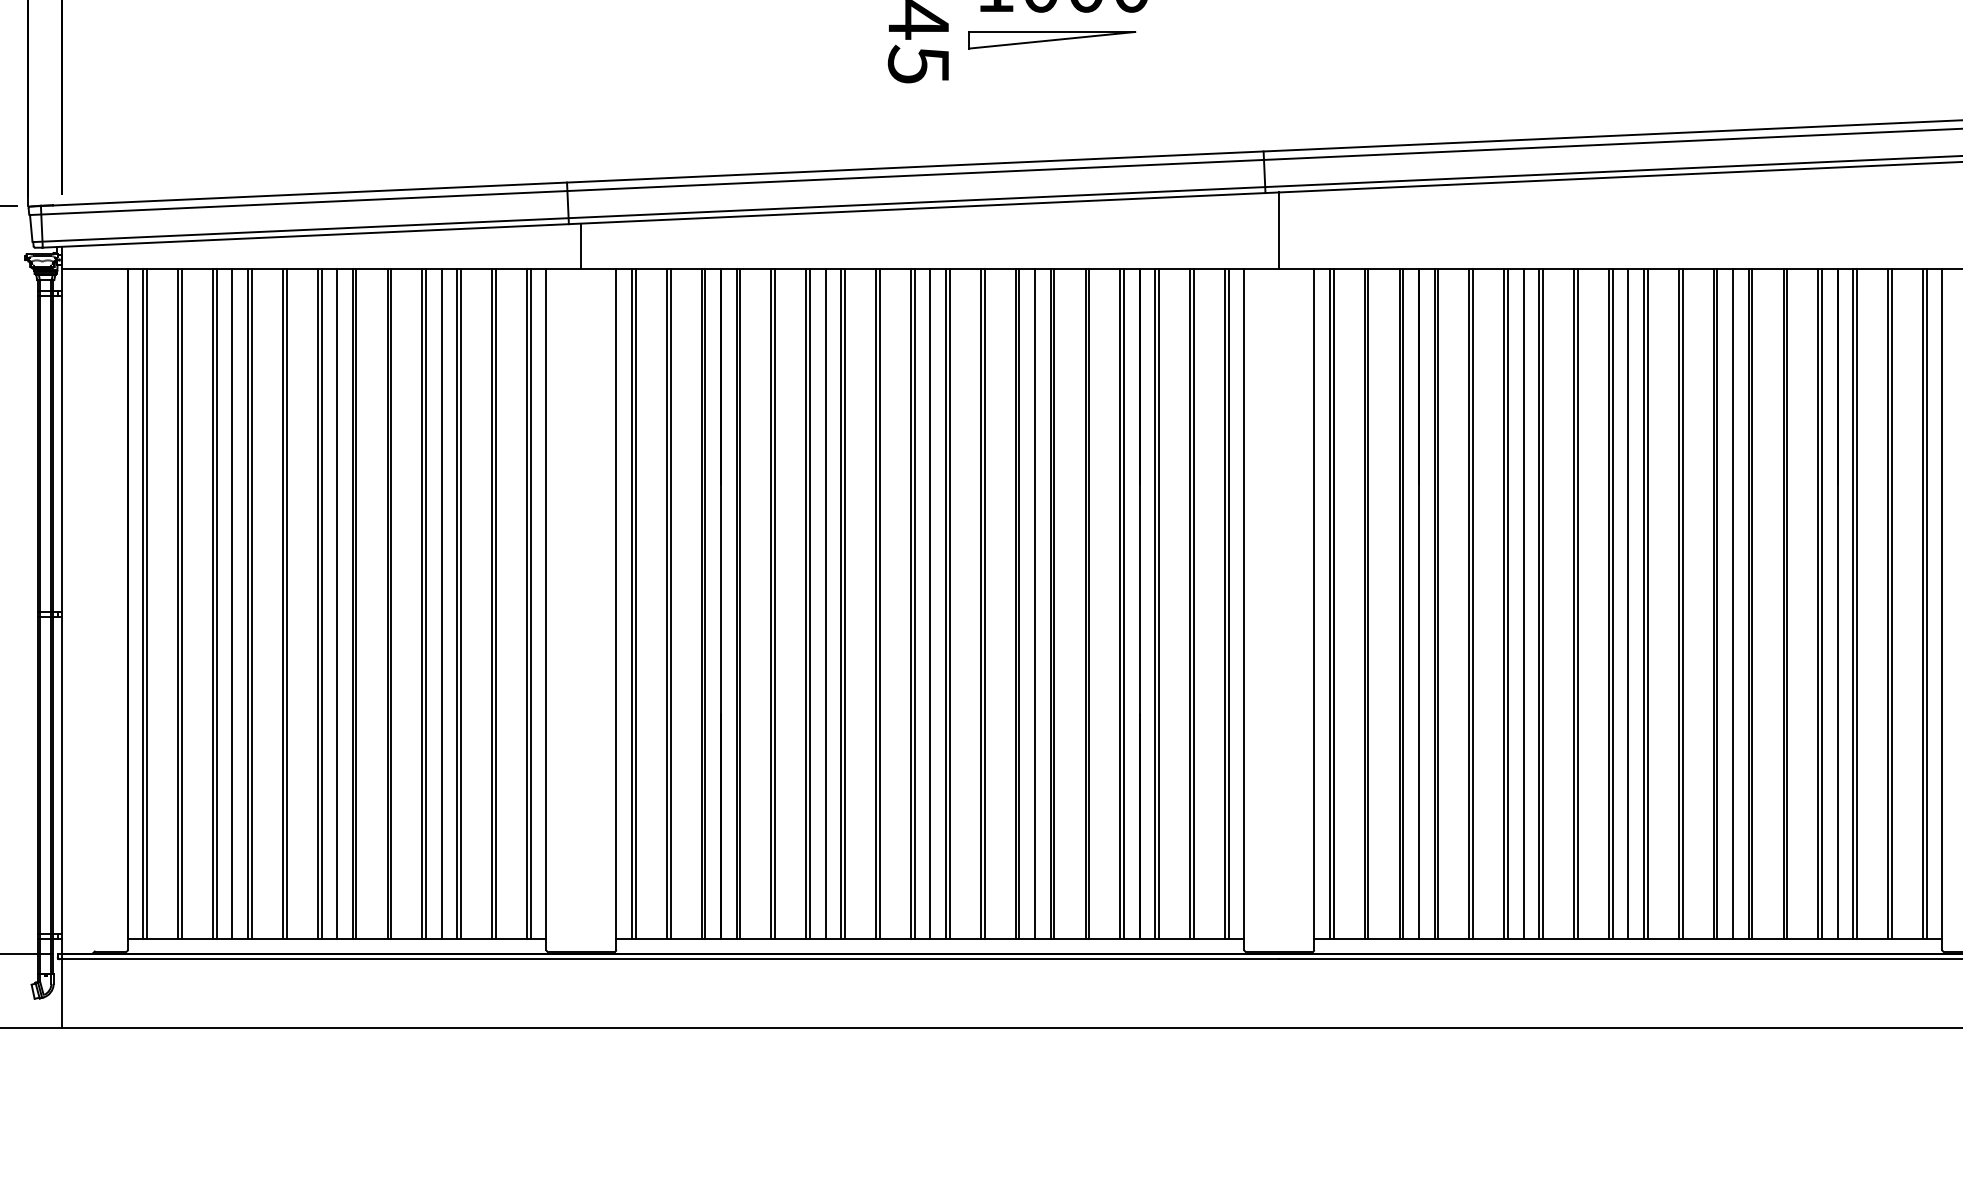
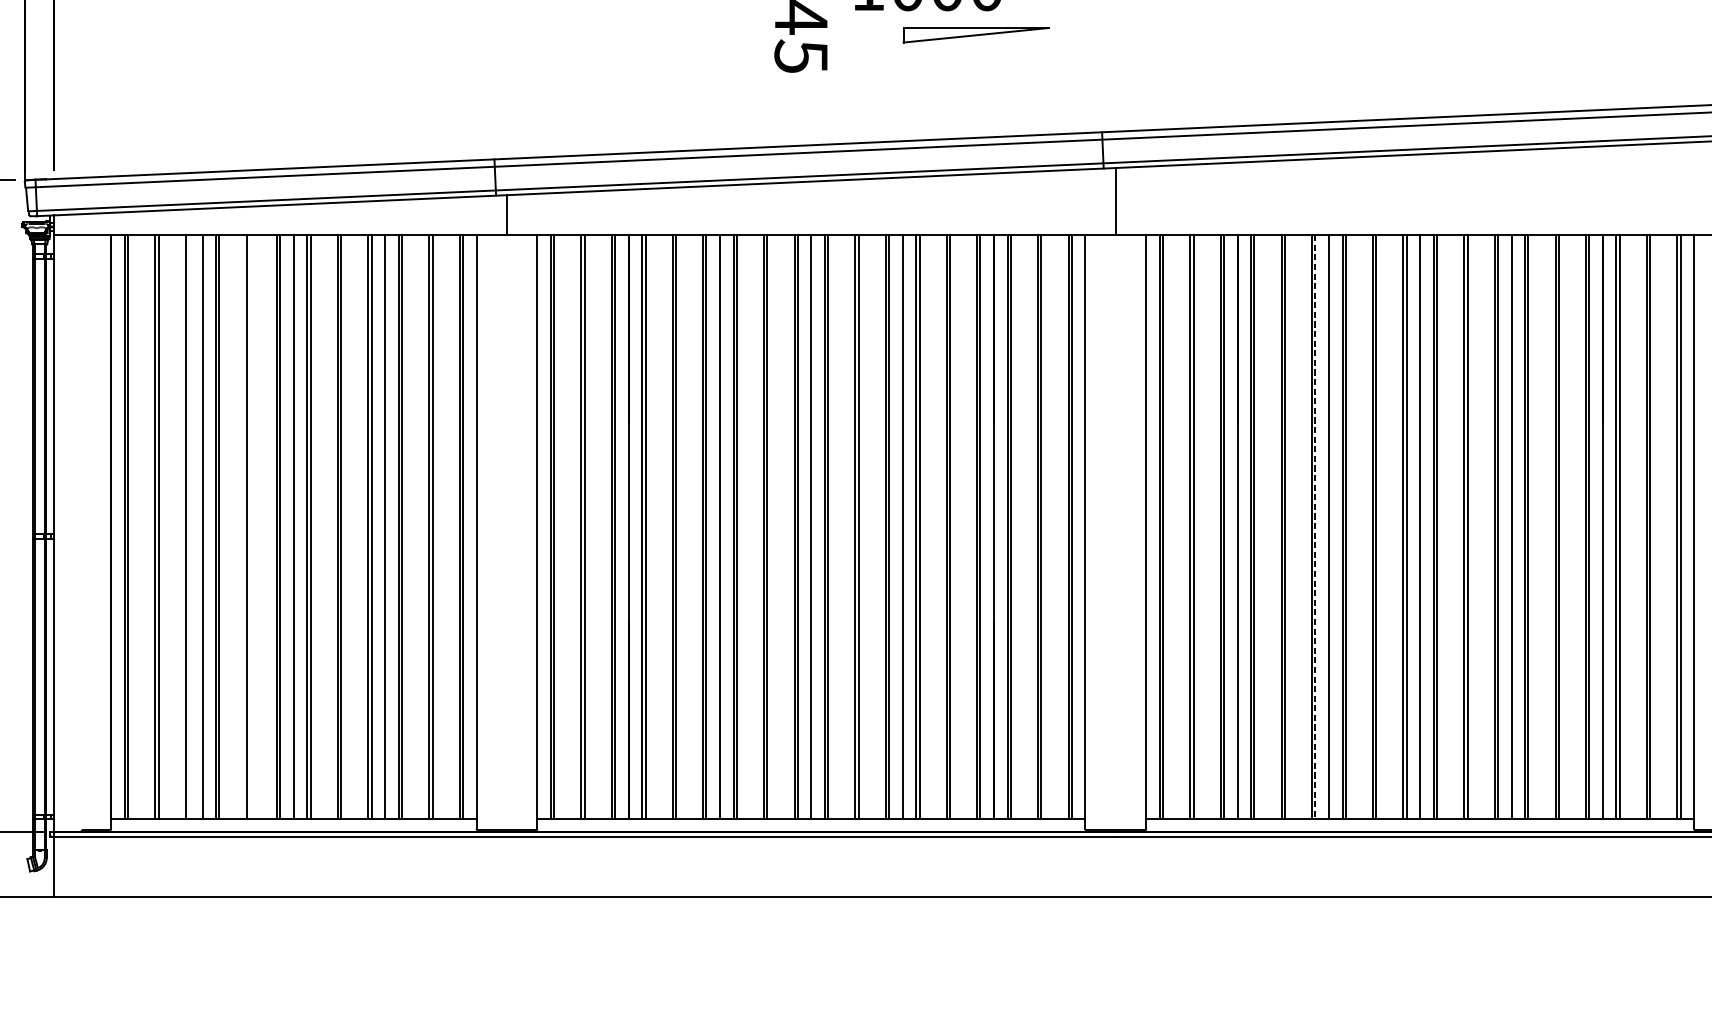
part: (1052, 40) -> (976, 35), moved
line: (216, 603) -> (188, 526), removed
line: (286, 603) -> (249, 526), removed
line: (1508, 604) -> (1315, 527), solid -> dashed

